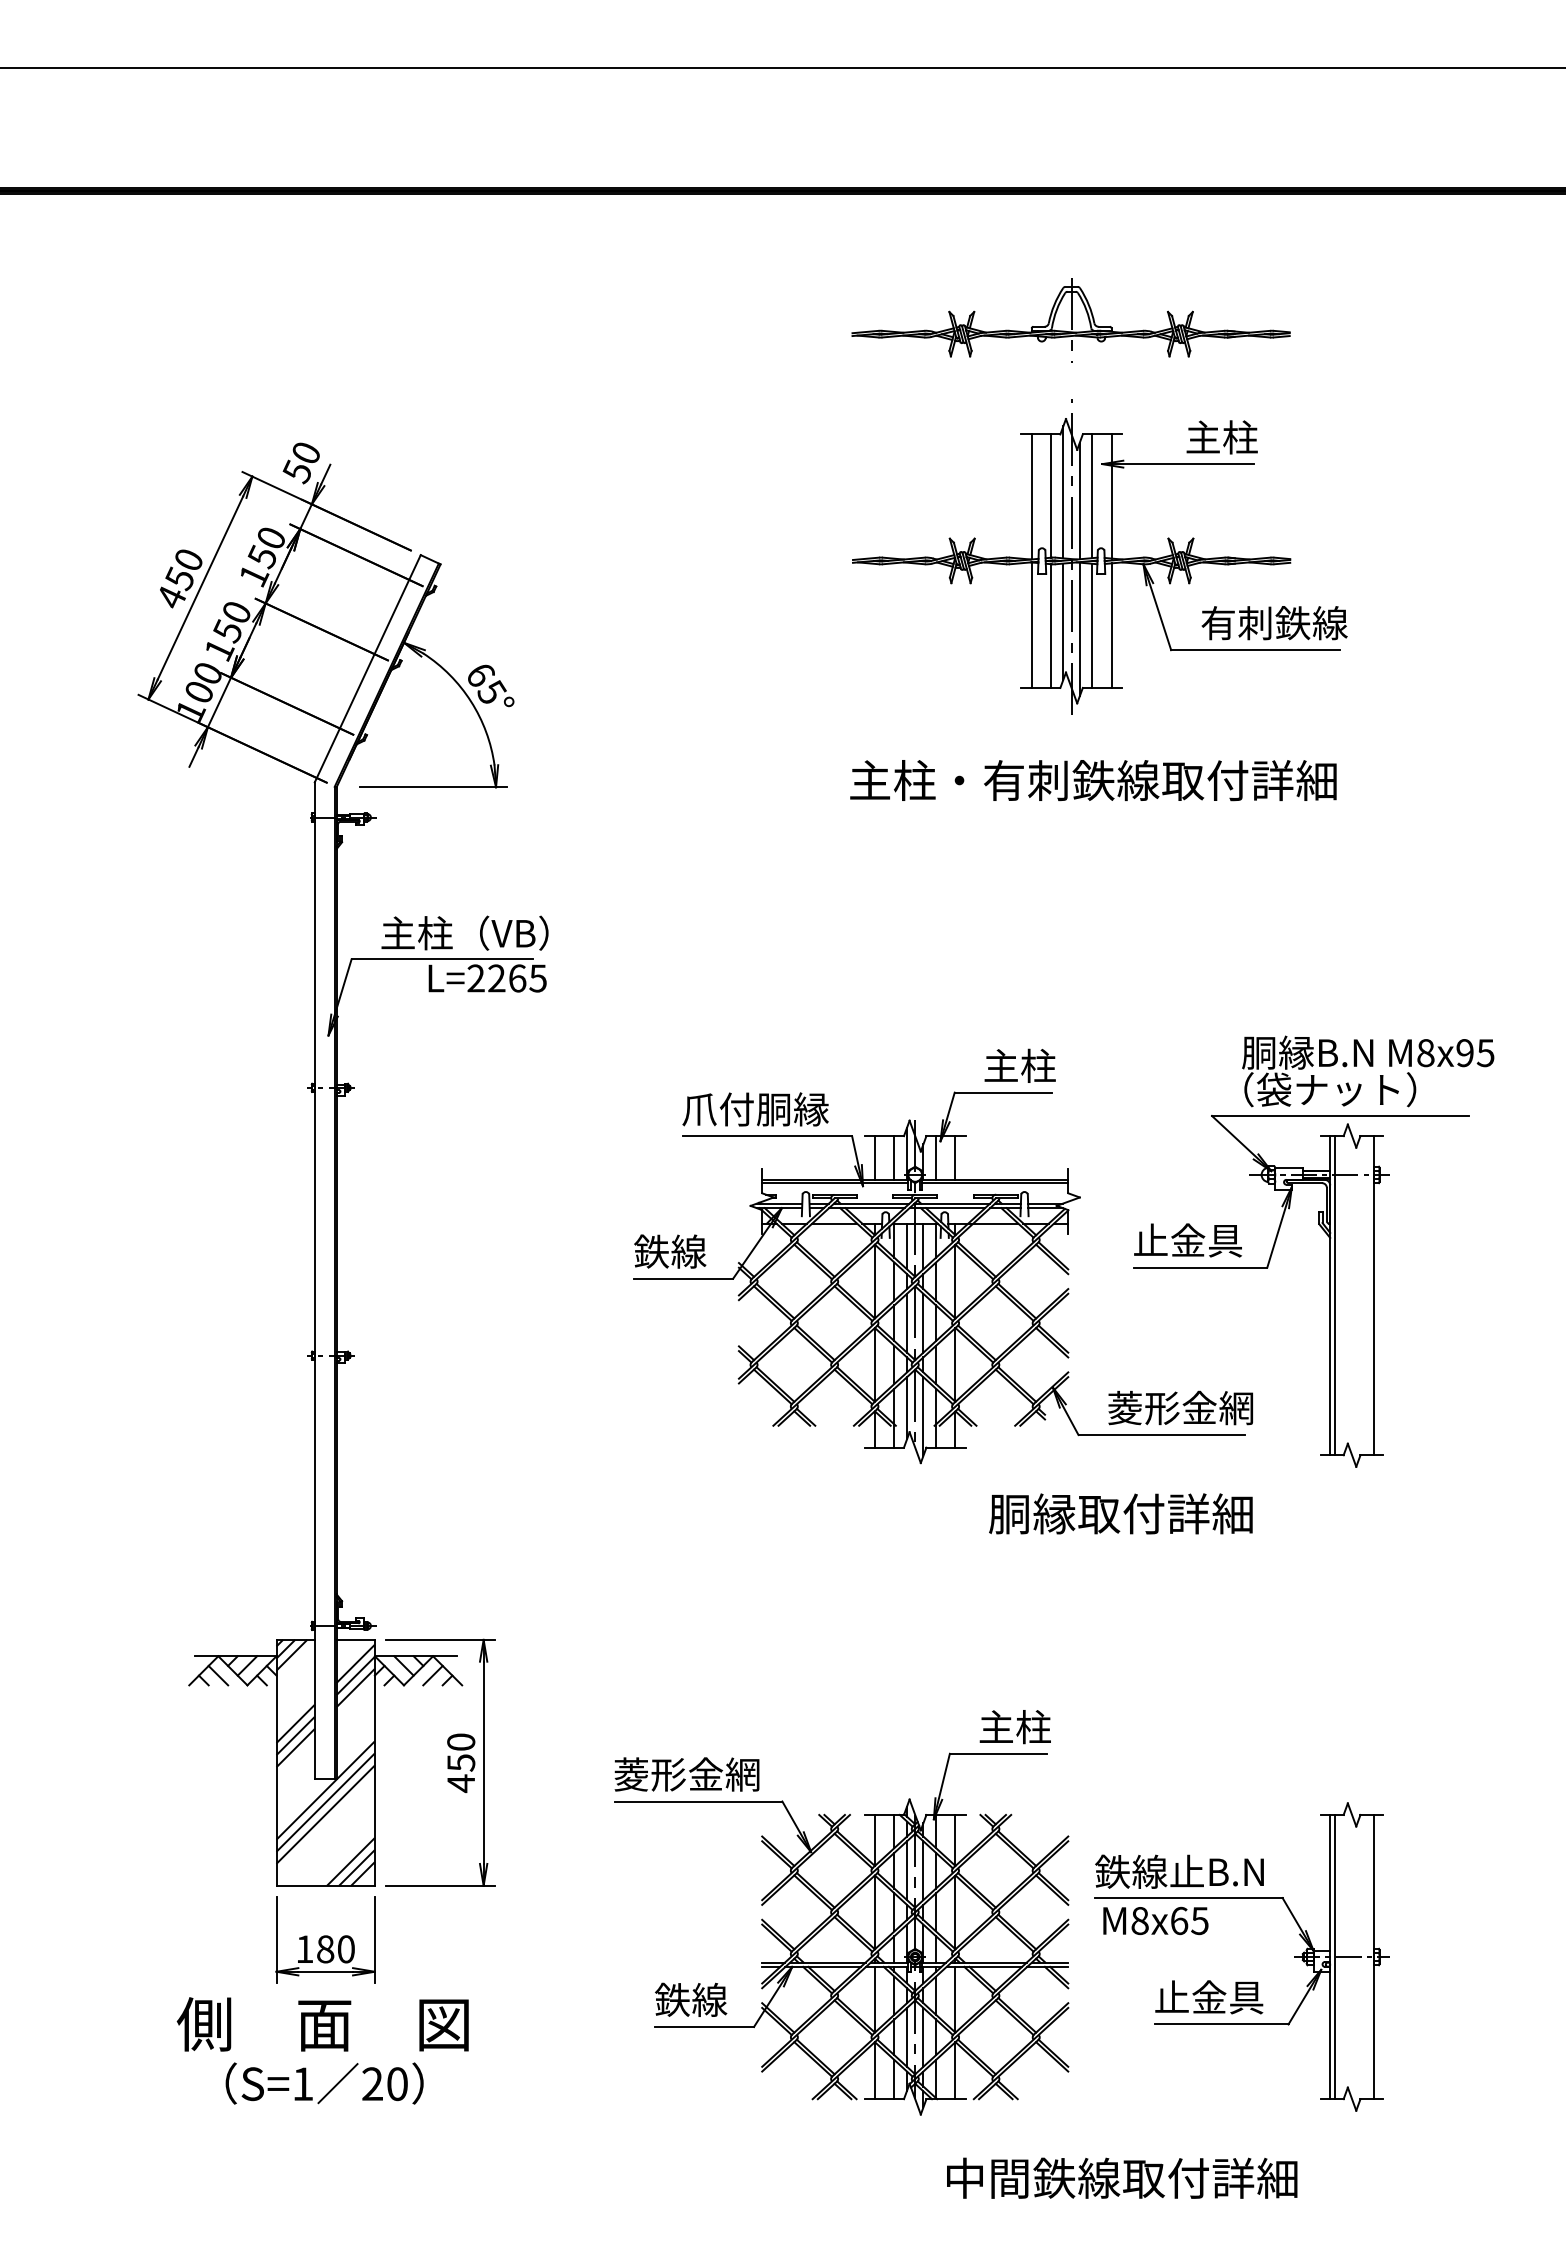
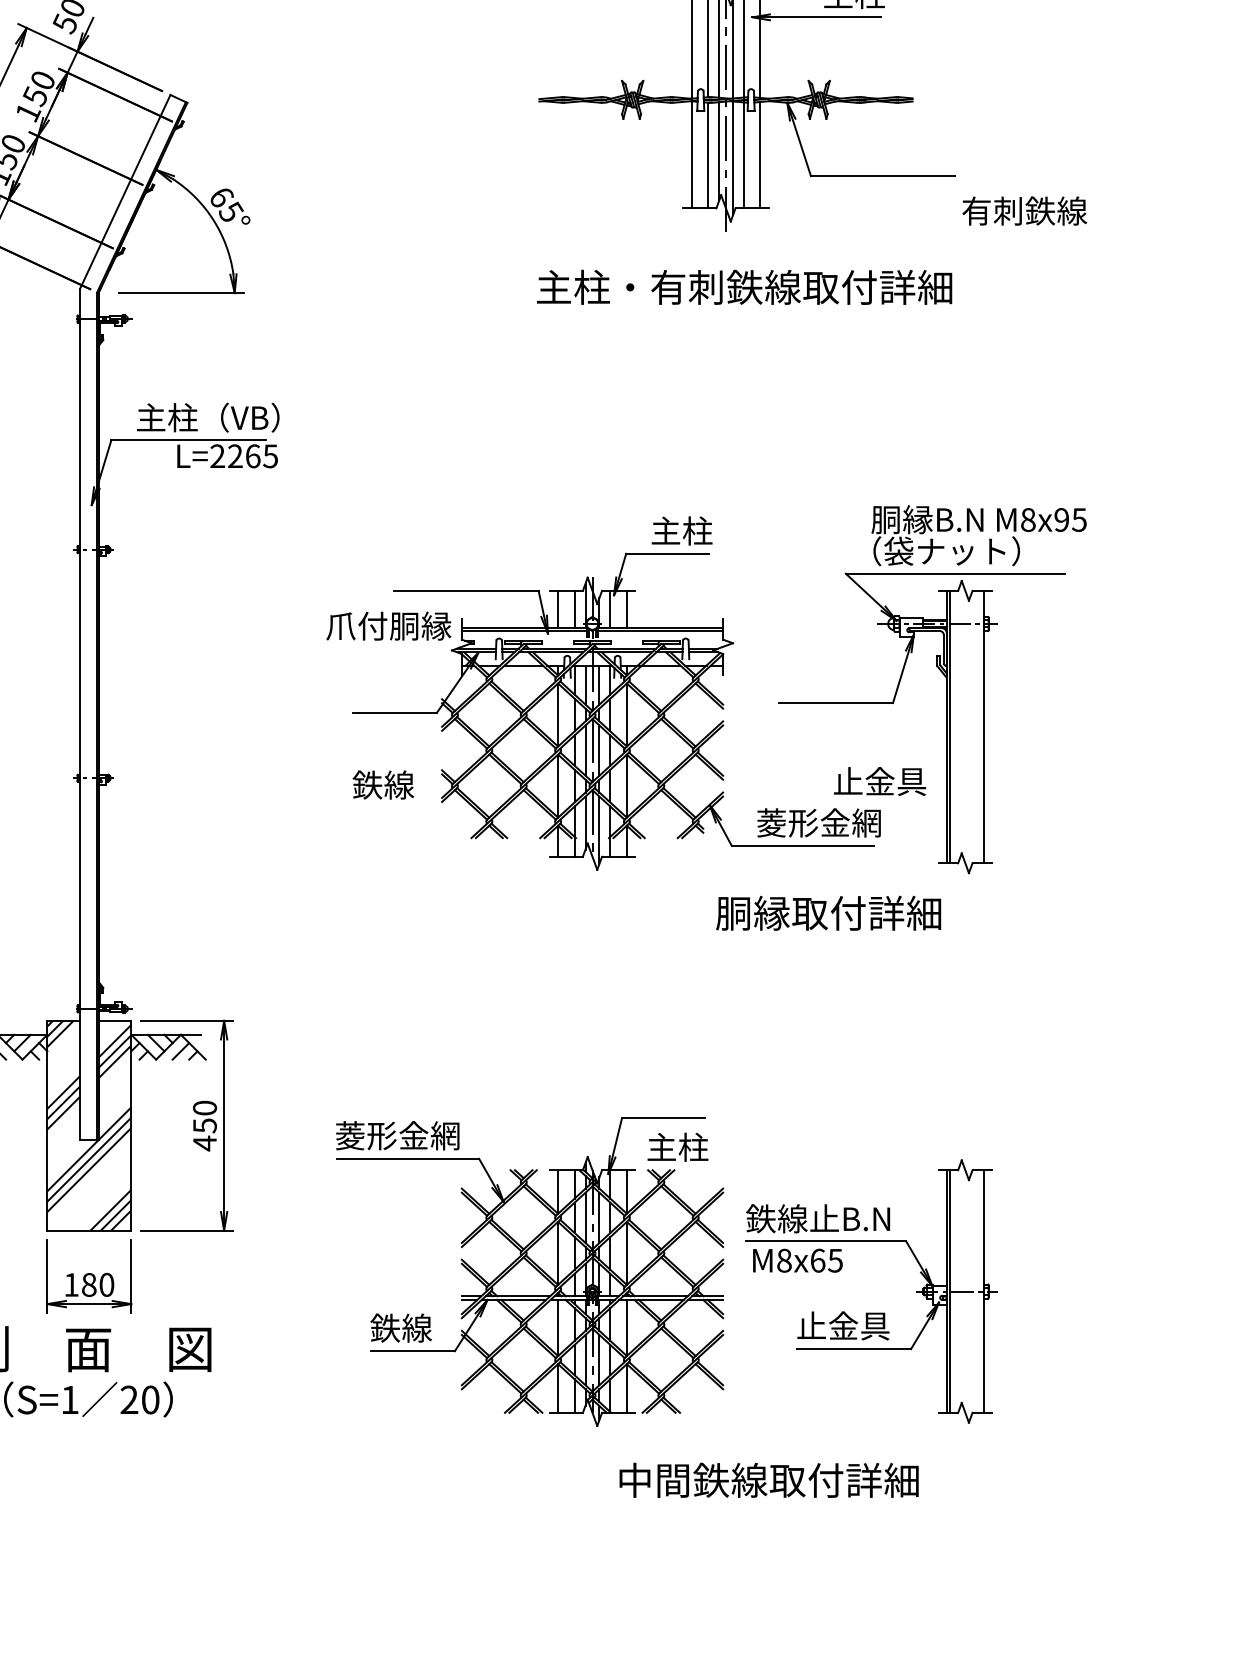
text: (1274, 623) -> (1024, 211), moved
text: (755, 1109) -> (388, 626), moved
text: (1187, 1240) -> (879, 781), moved
text: (670, 1251) -> (383, 784), moved
text: (1120, 1513) -> (828, 912), moved
text: (1014, 1727) -> (677, 1147), moved

